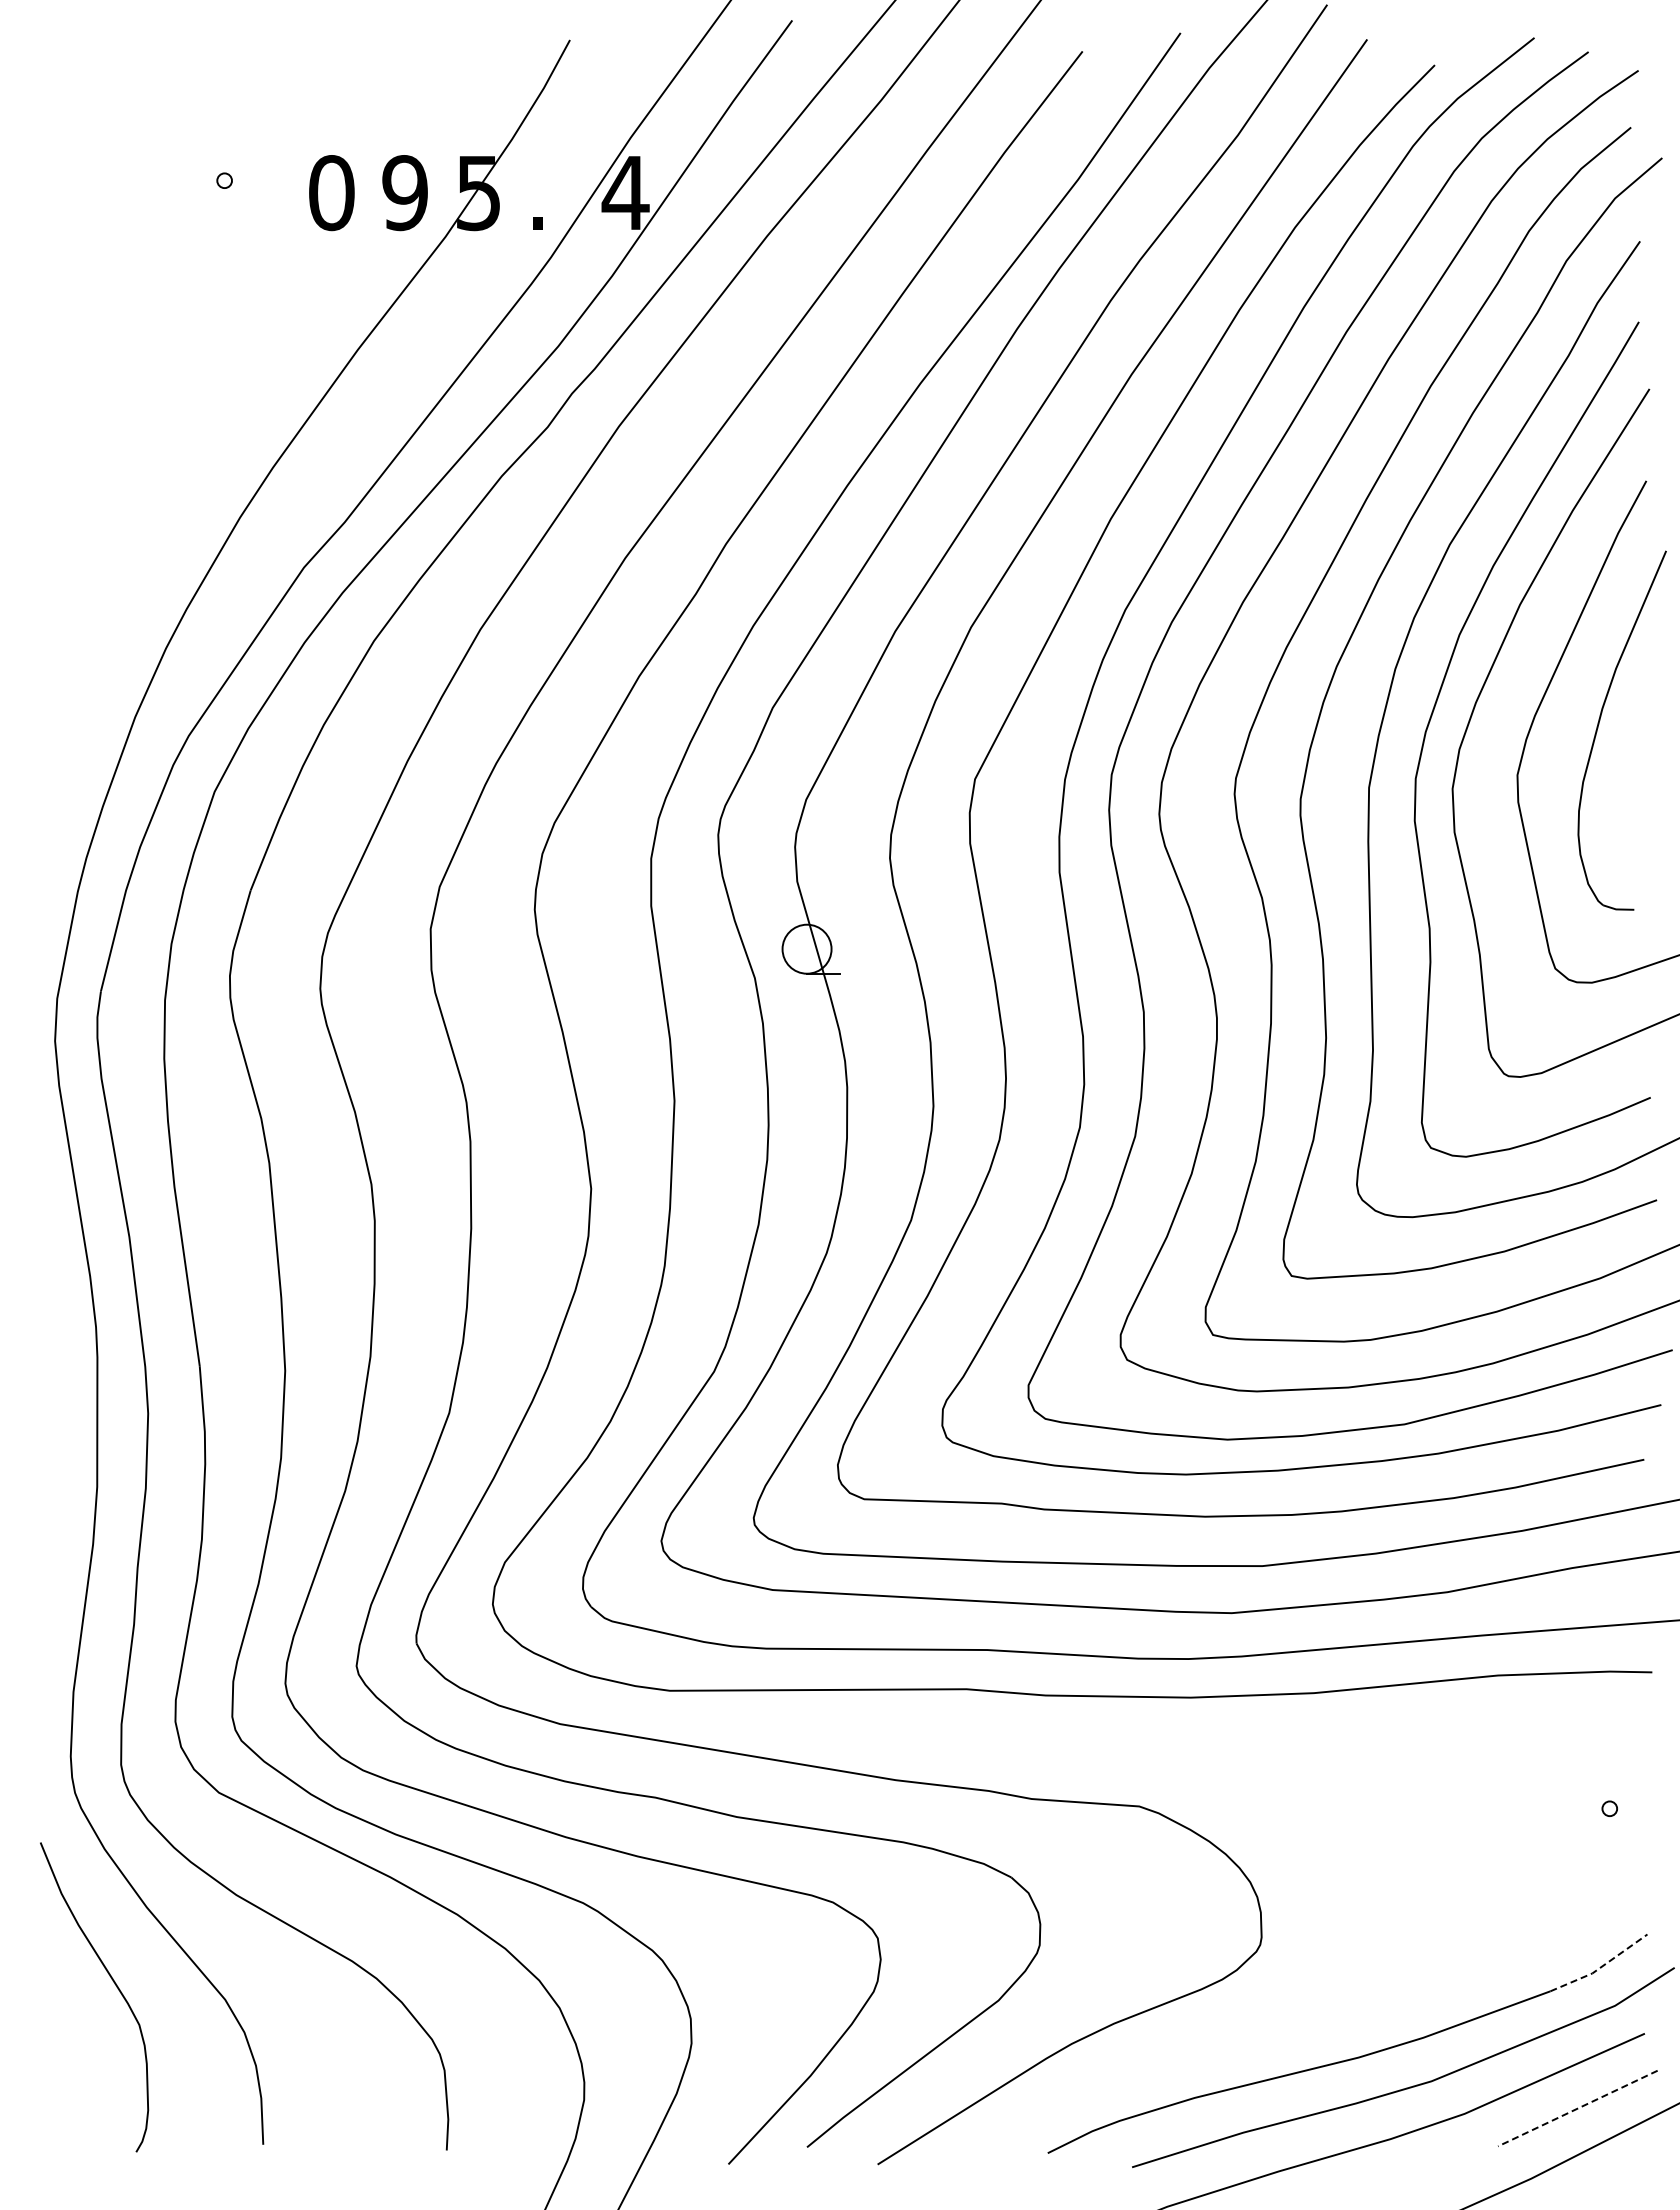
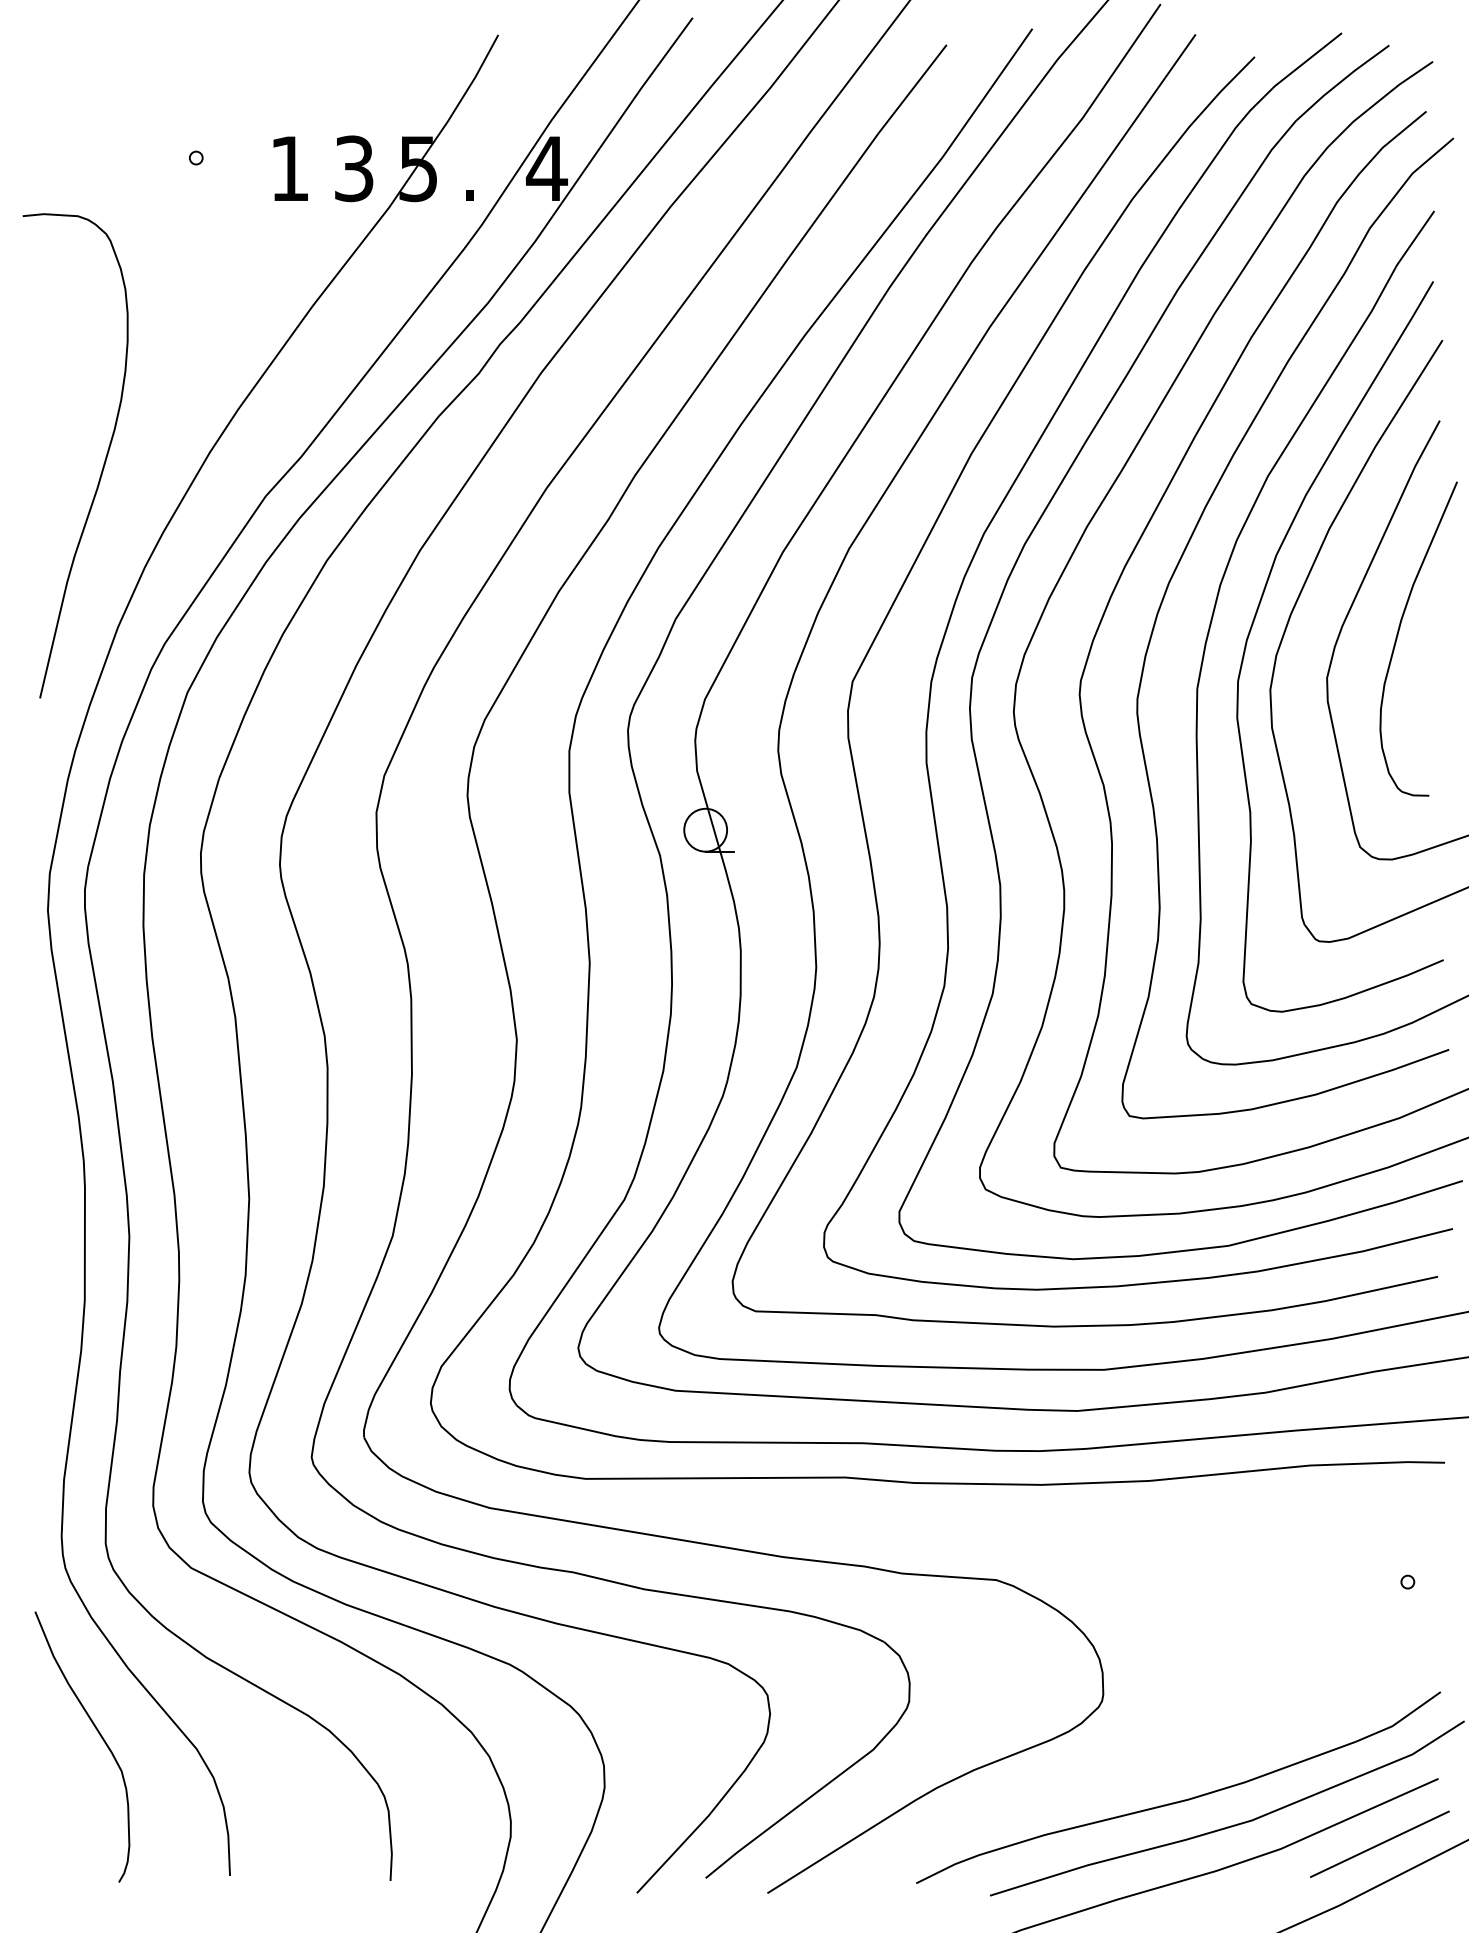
text: (404, 192) -> (353, 168), 9 -> 3
text: (331, 193) -> (289, 169), 0 -> 1
curve: (118, 531) -> (103, 464), added
line: (1601, 1967) -> (1400, 1720), dashed -> solid
line: (1577, 2108) -> (1379, 1844), dashed -> solid

